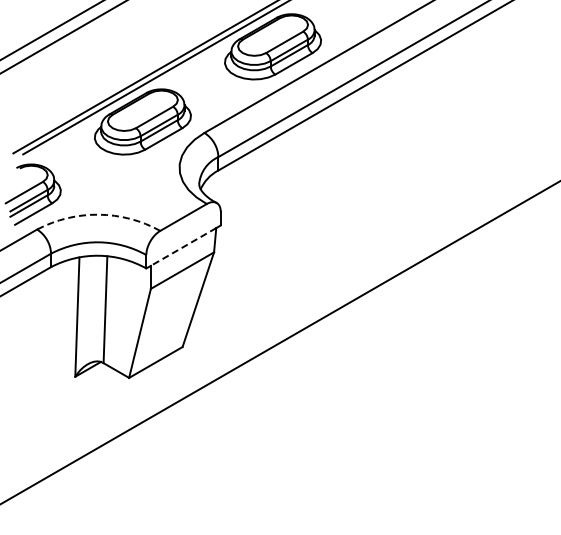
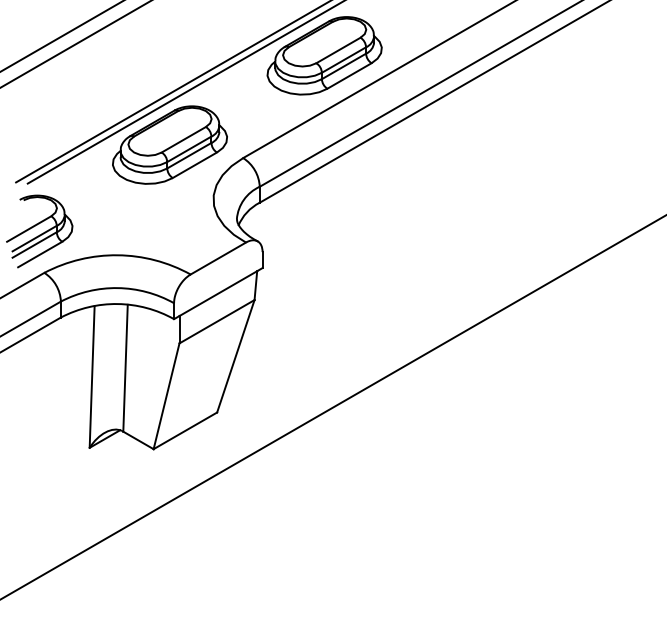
arc: (98, 214) -> (117, 255), dashed -> solid
line: (183, 246) -> (218, 293), dashed -> solid

